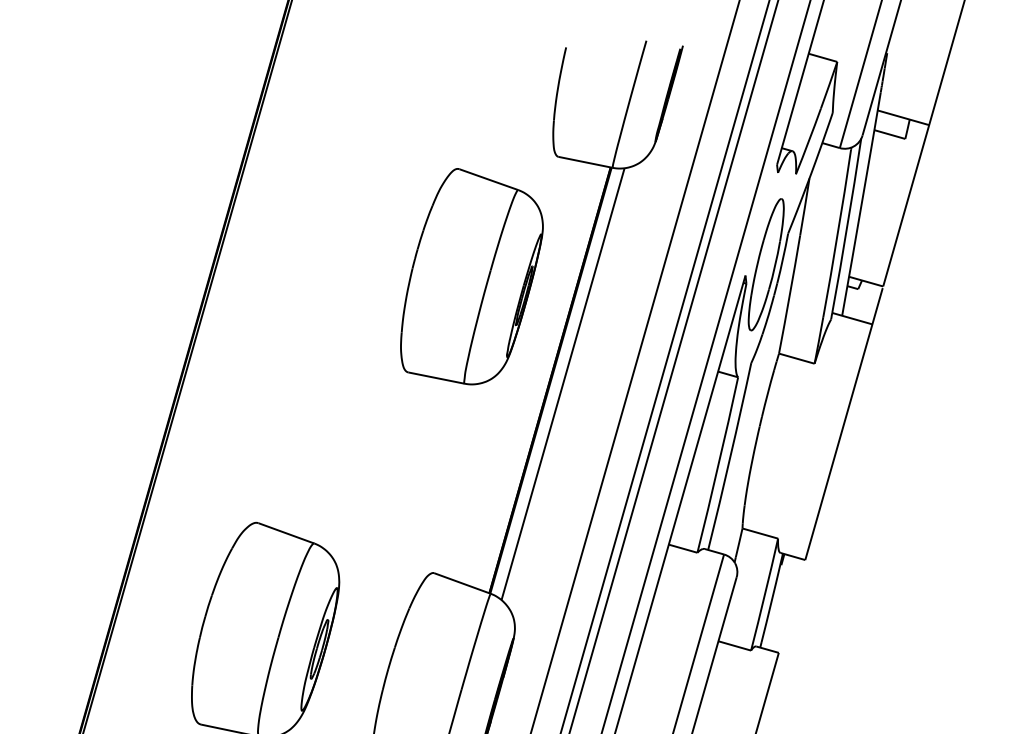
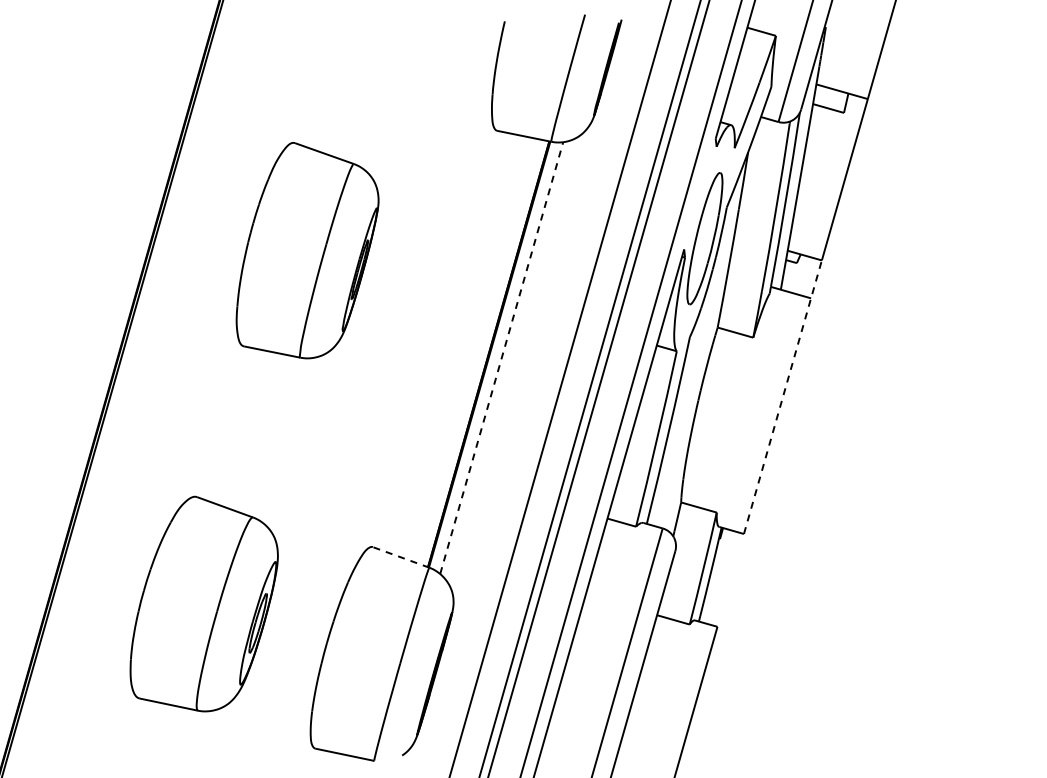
part: (471, 276) -> (307, 250), moved
line: (562, 383) -> (501, 357), solid -> dashed
line: (843, 424) -> (782, 398), solid -> dashed
line: (461, 583) -> (400, 557), solid -> dashed

